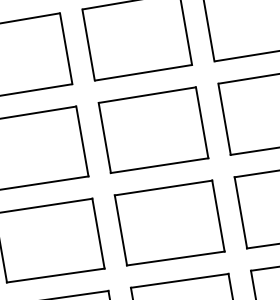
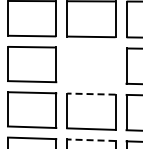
part: (153, 130) -> (91, 65), removed
line: (161, 189) -> (90, 94), solid -> dashed
line: (177, 281) -> (90, 140), solid -> dashed

